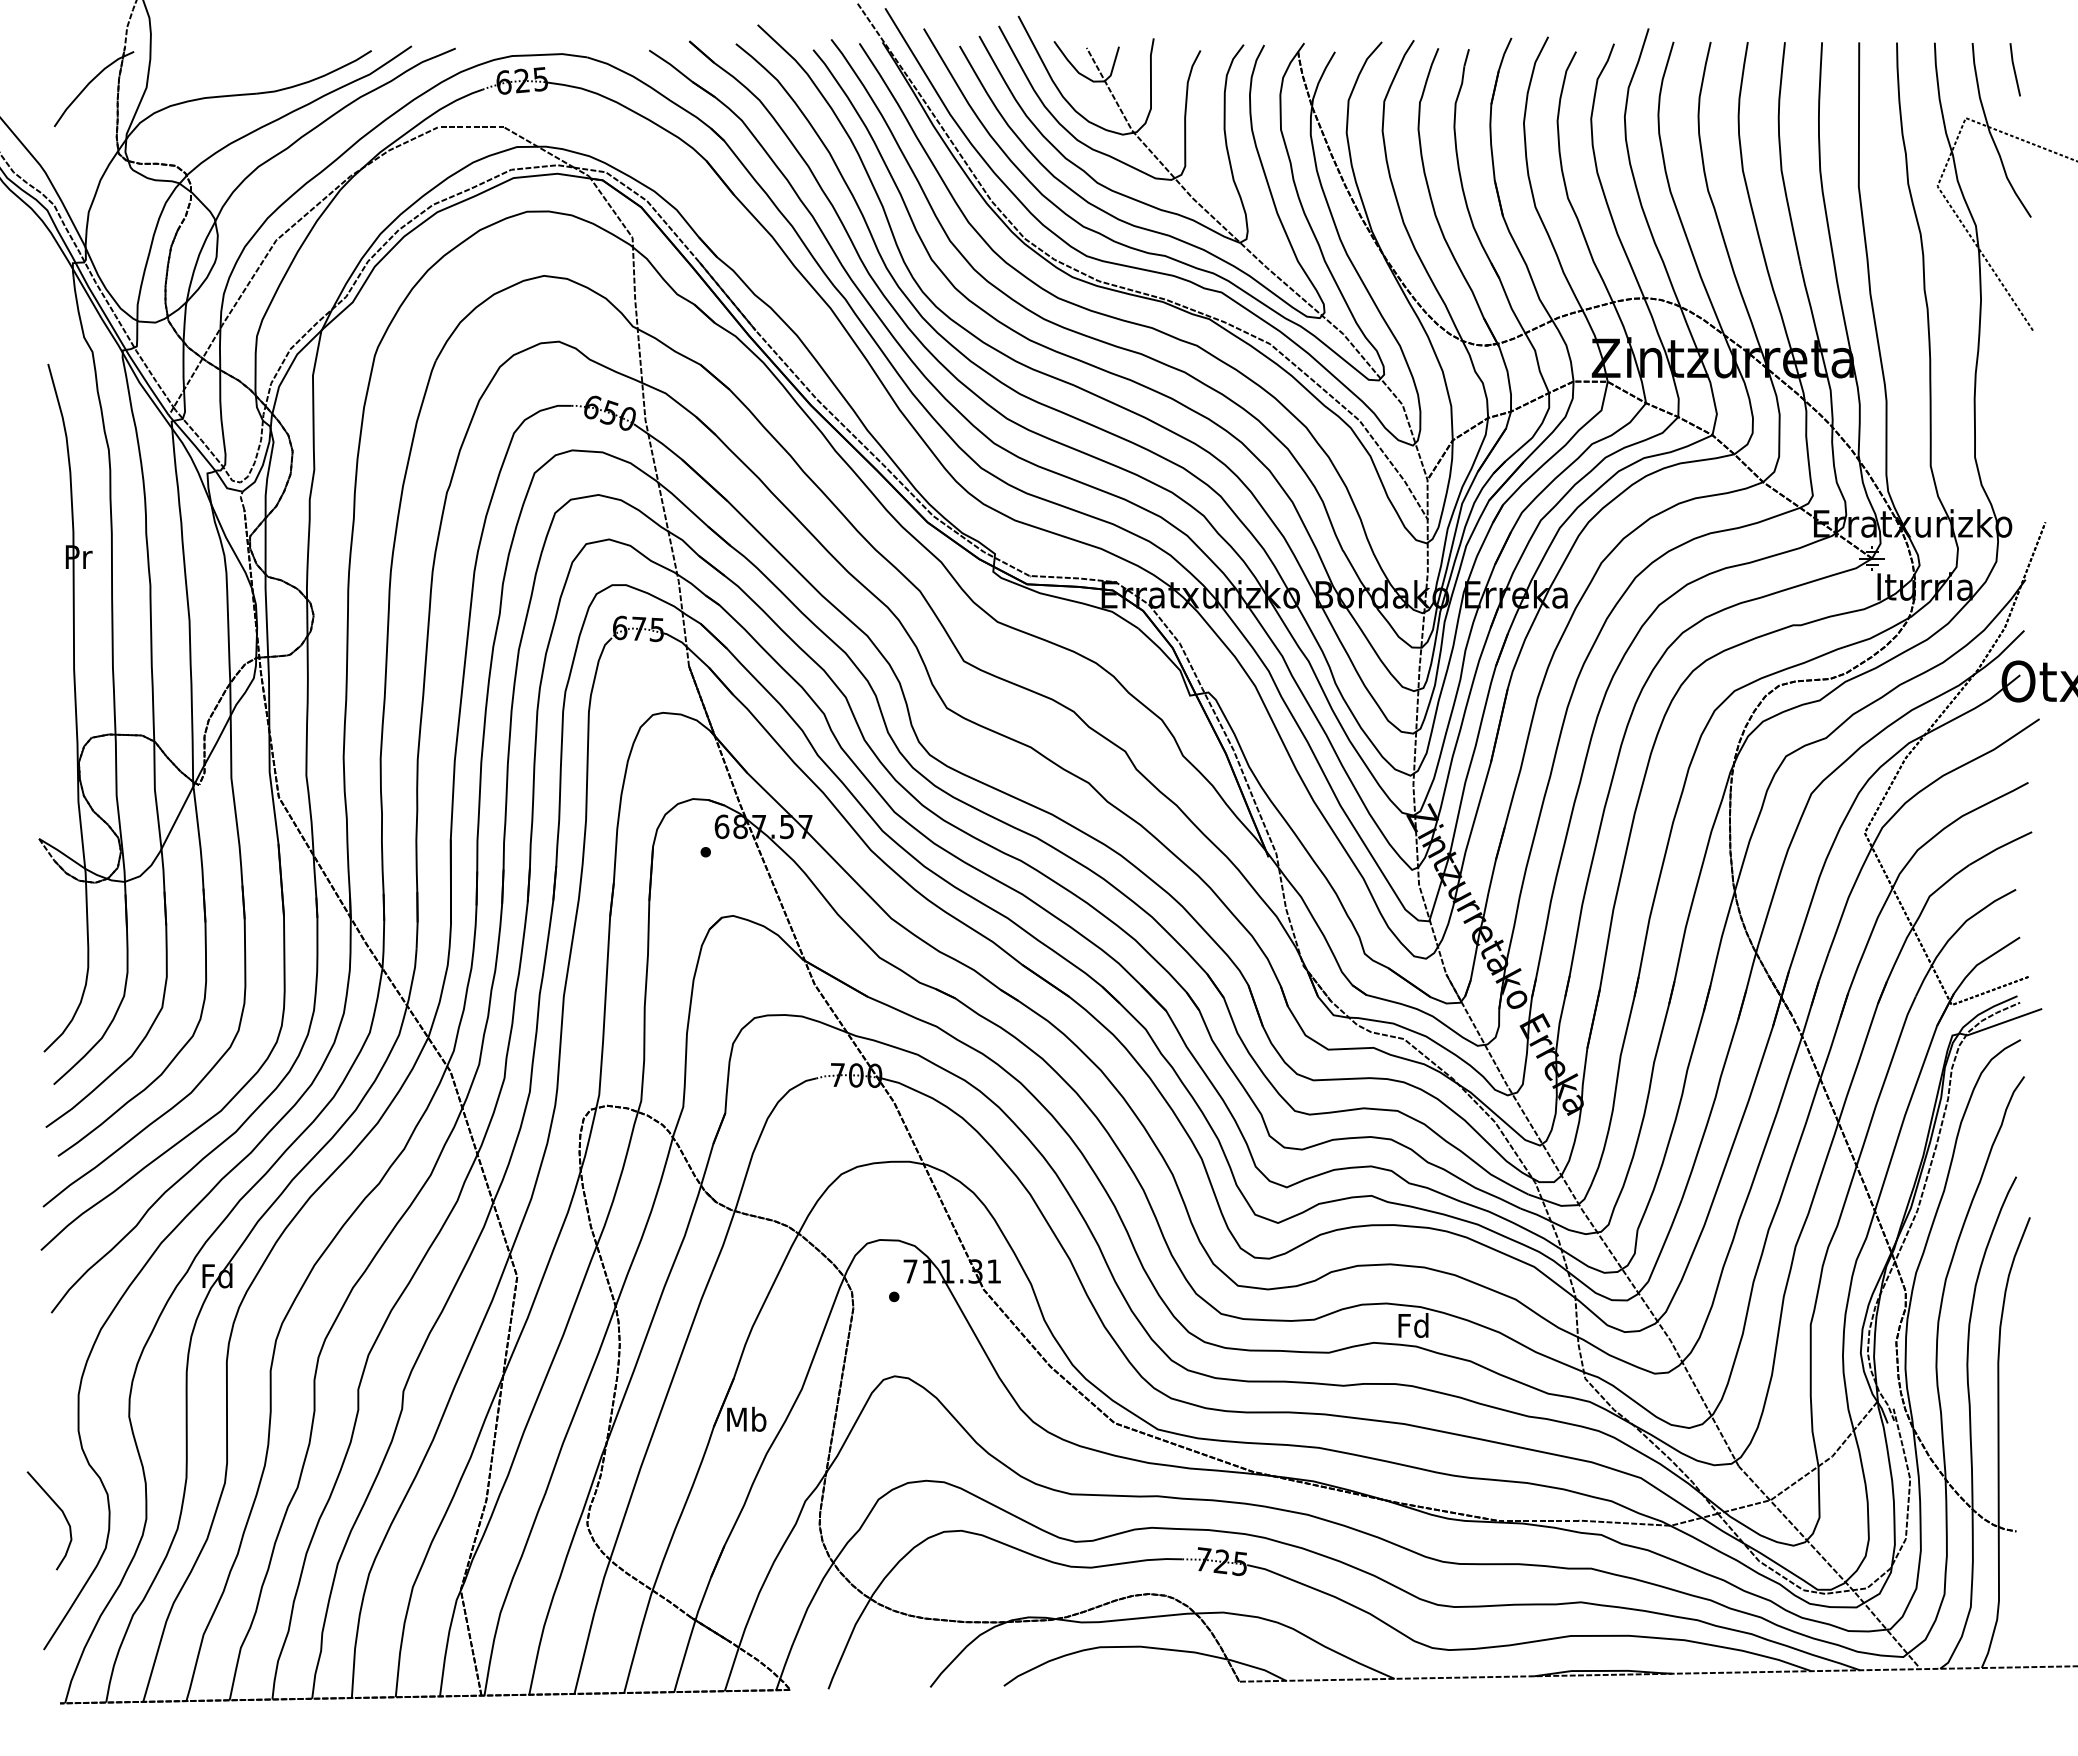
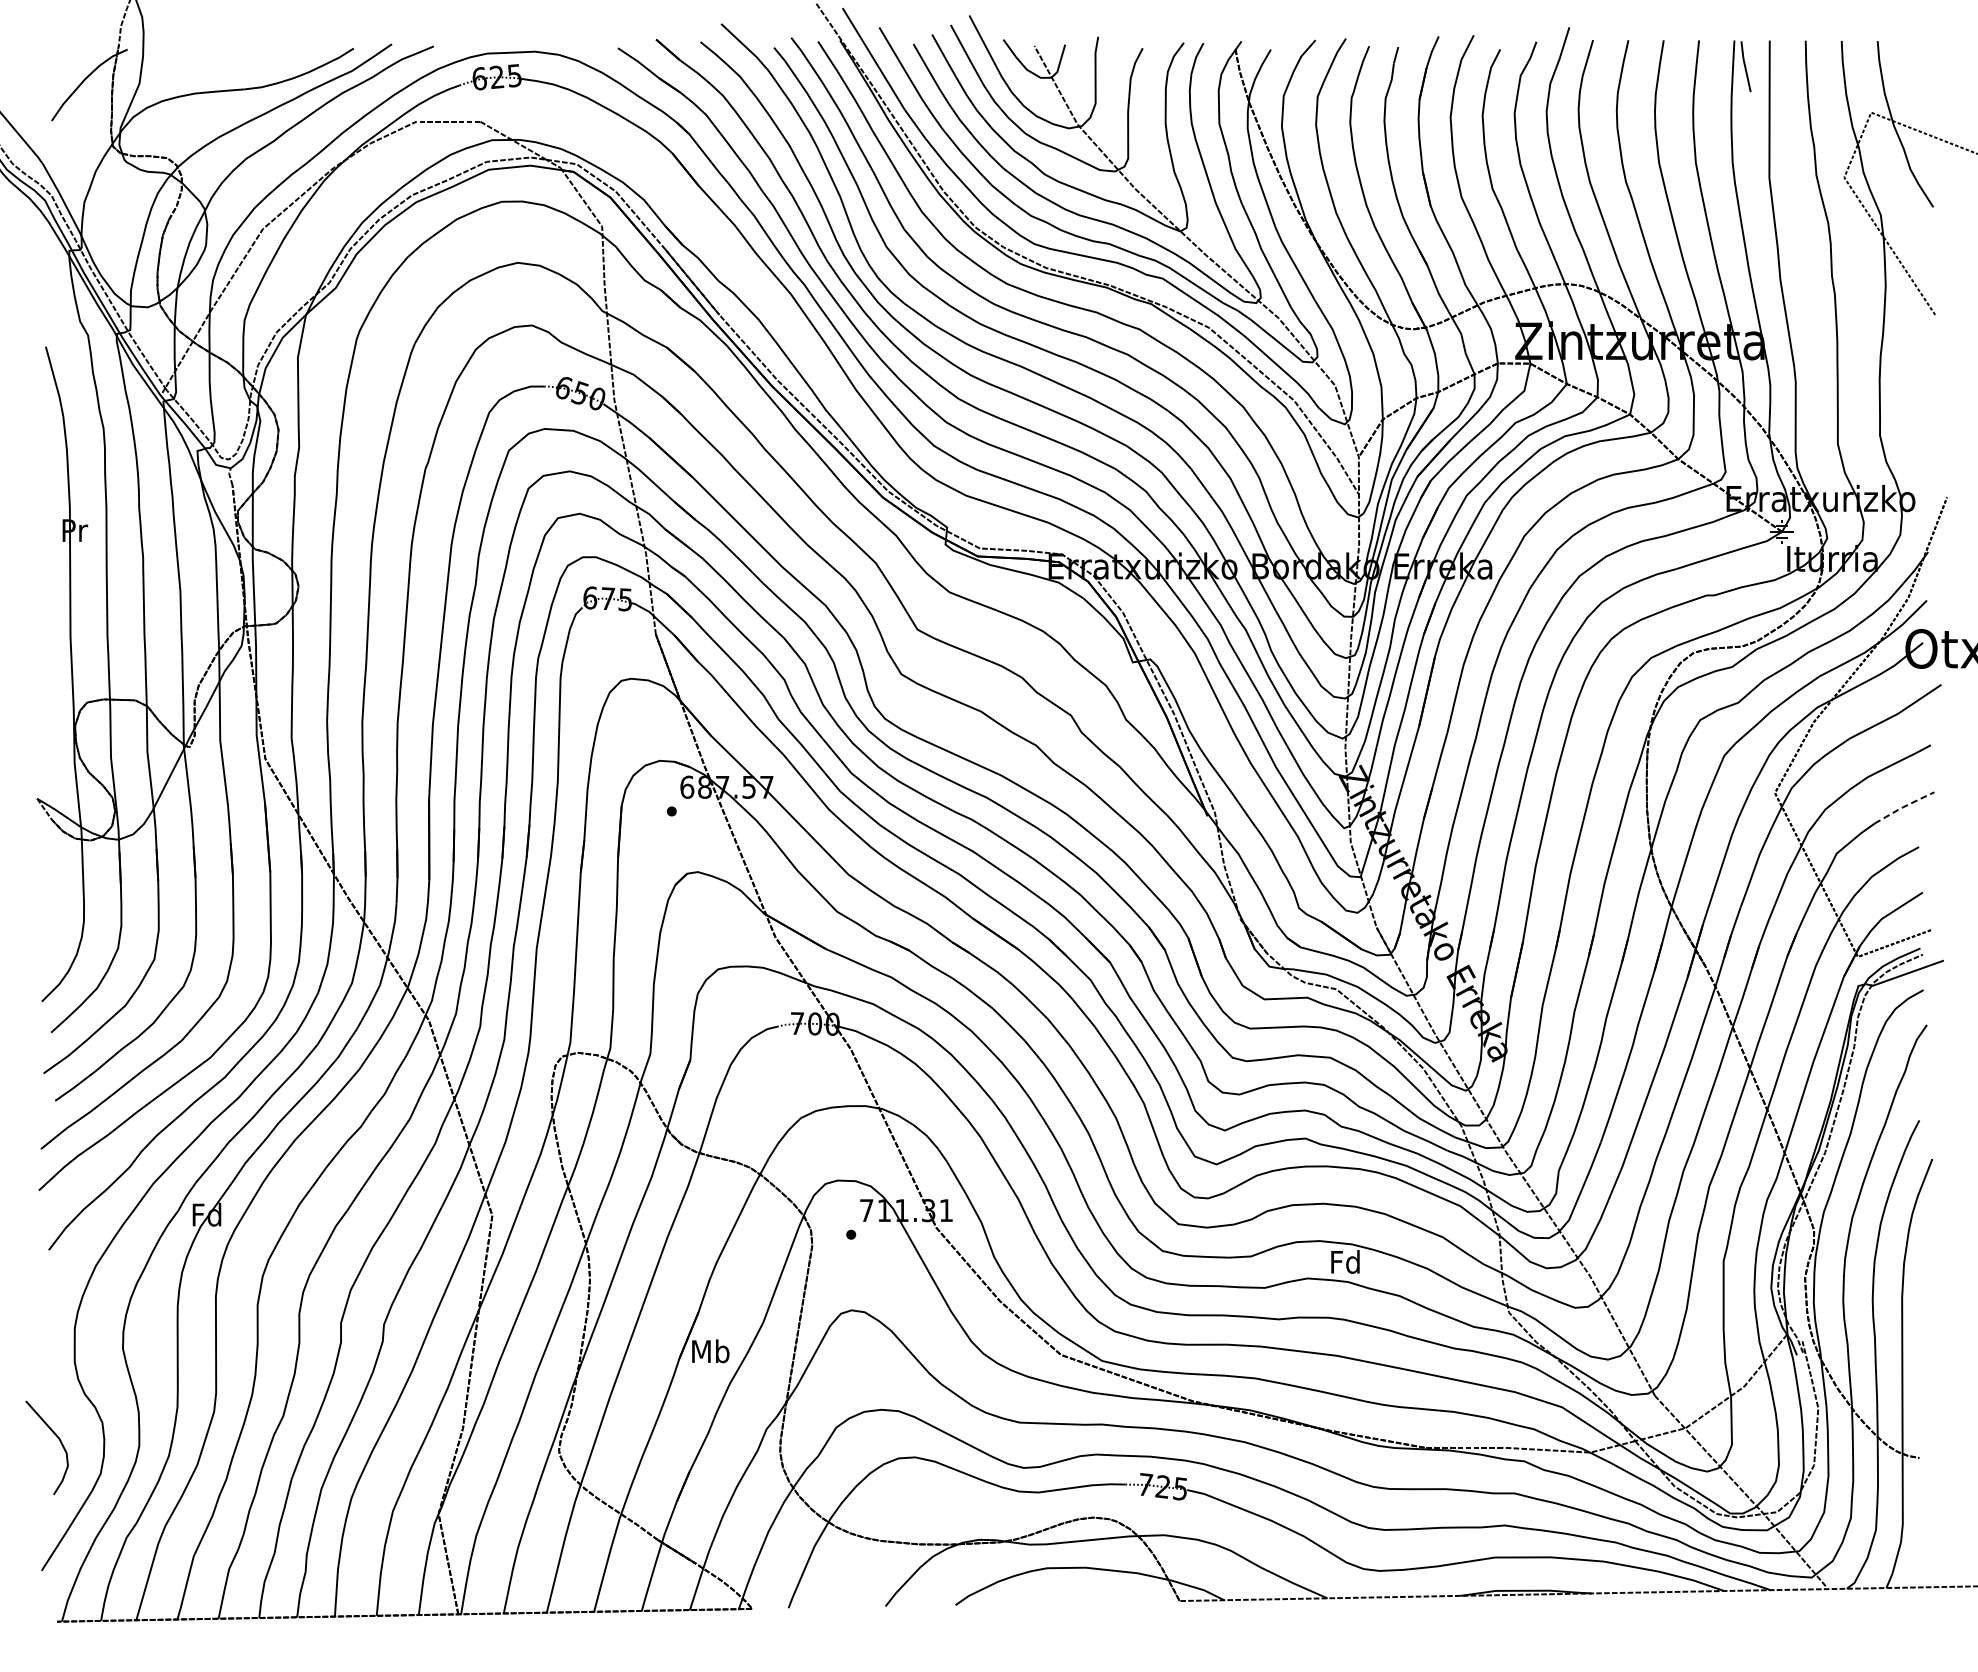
line: (2014, 69) -> (1745, 66), moved
line: (2000, 847) -> (1904, 806), solid -> dashed

